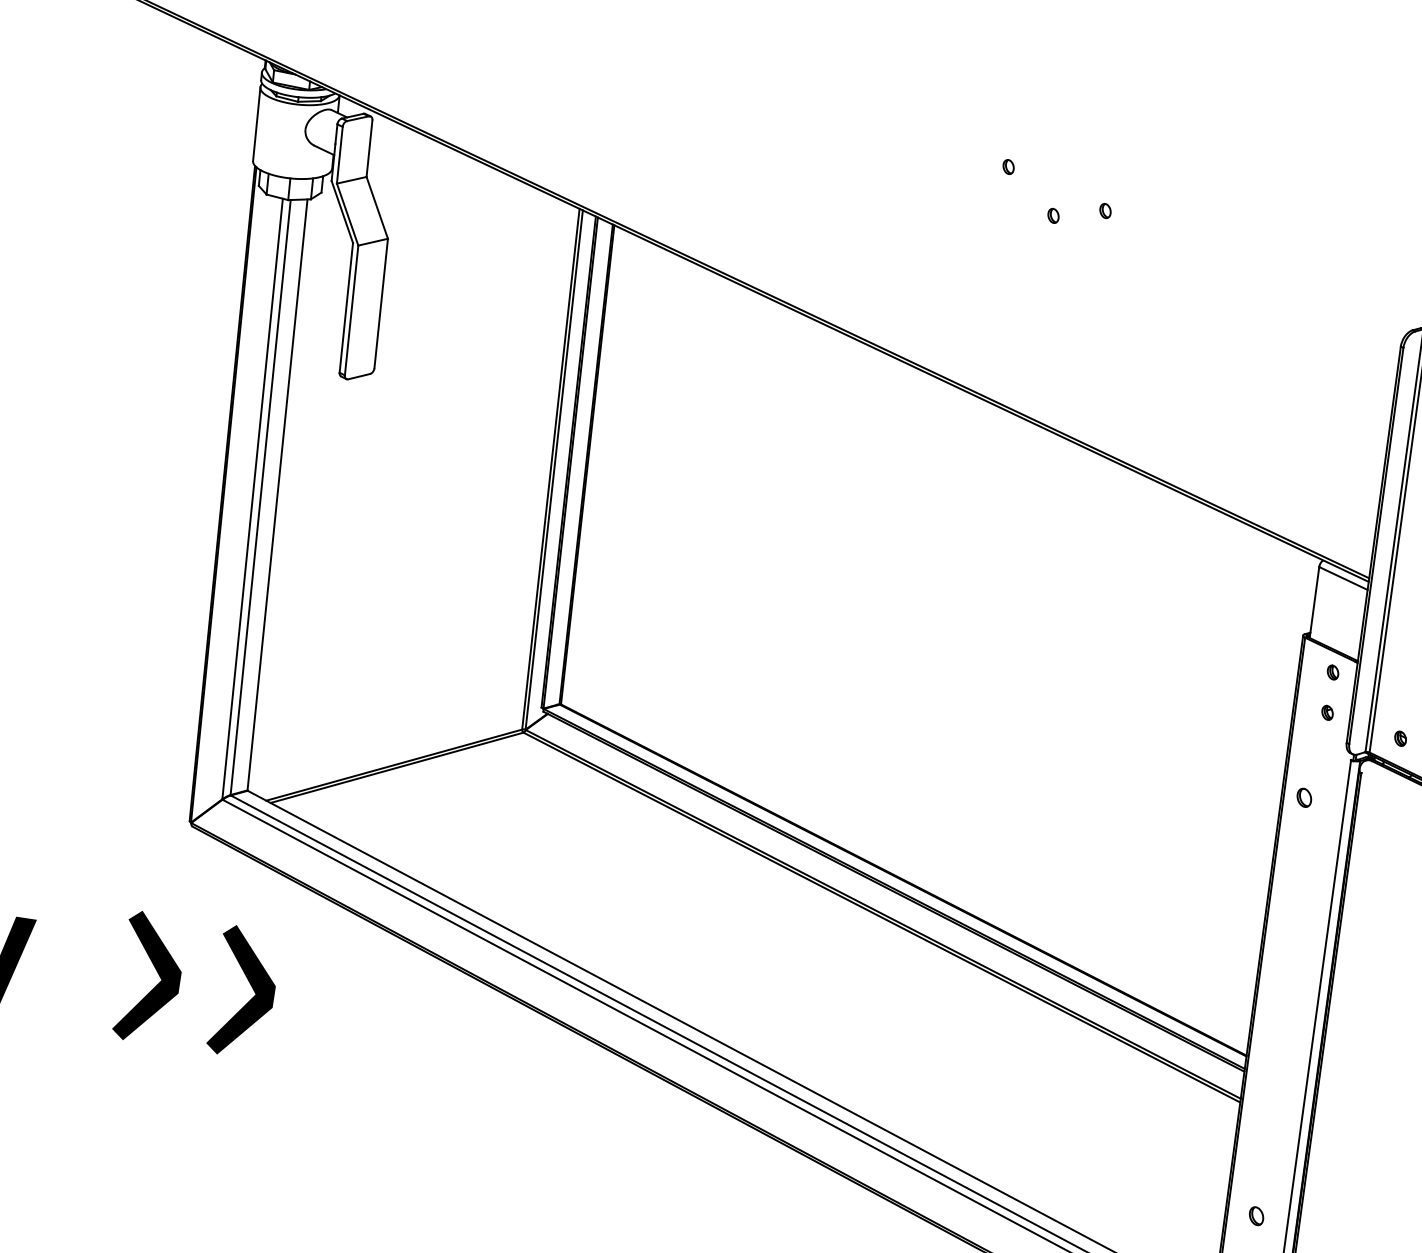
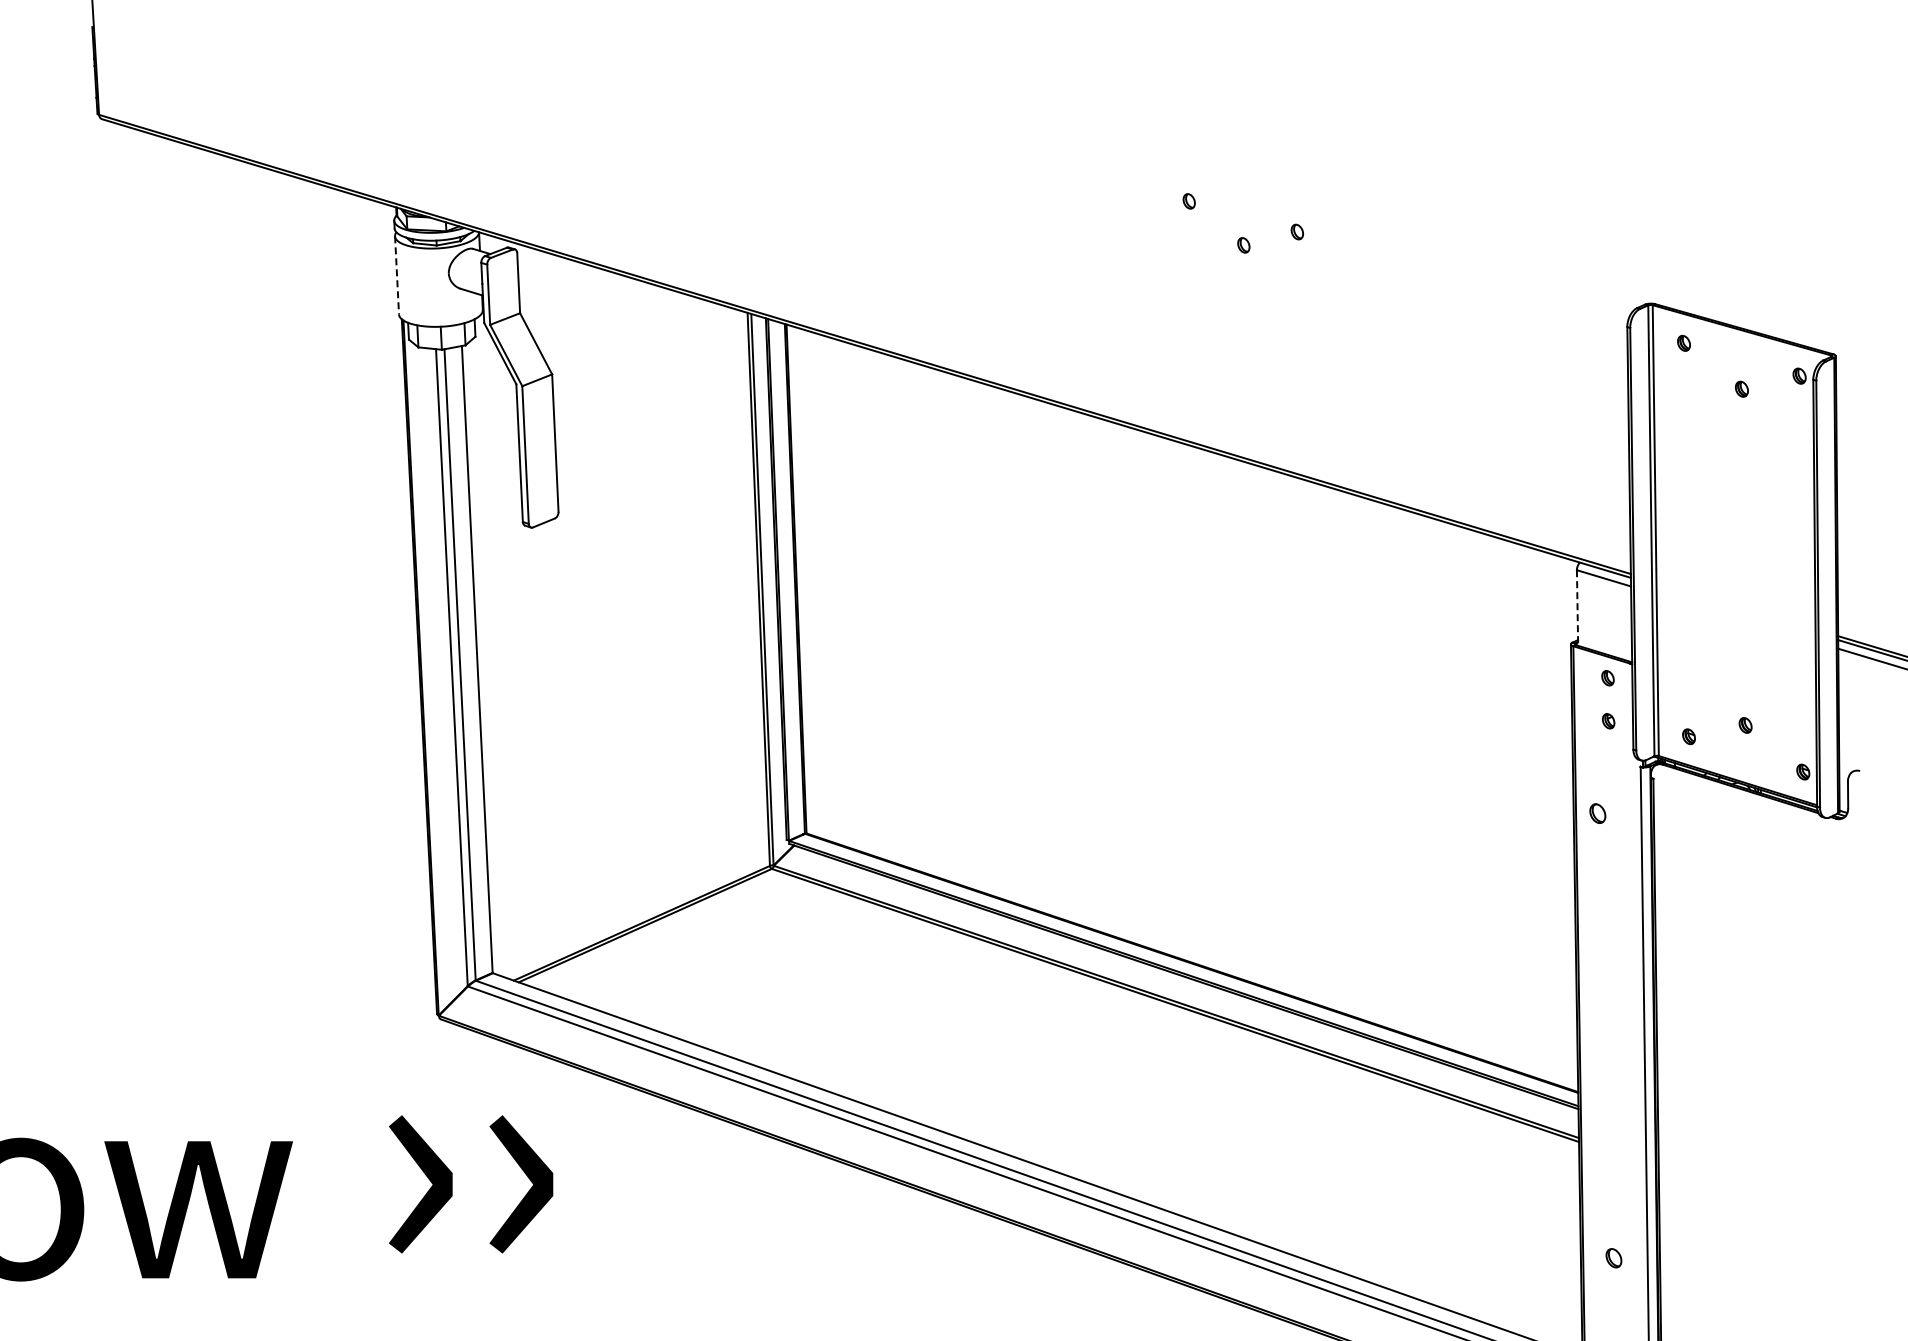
line: (257, 124) -> (397, 275), solid -> dashed
line: (1314, 602) -> (1577, 608), solid -> dashed

